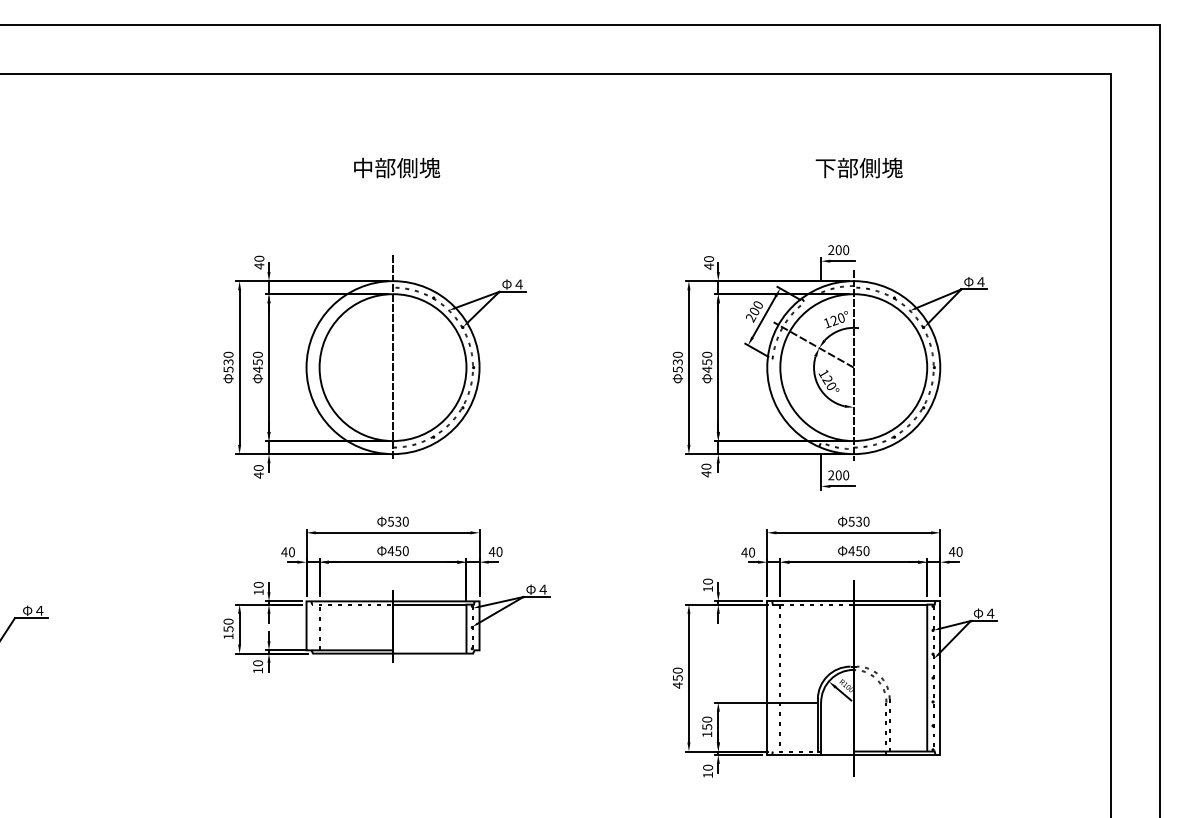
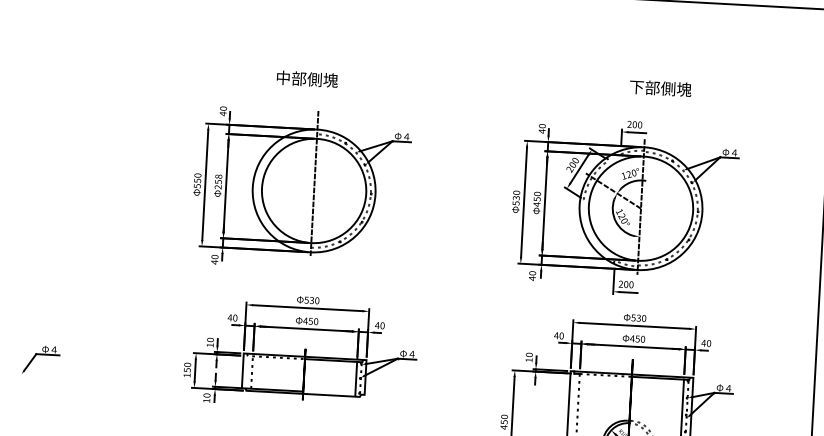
text: (397, 167) -> (307, 78), moved
text: (858, 167) -> (660, 87), moved
text: (226, 361) -> (196, 180), 530 -> 550
text: (257, 361) -> (218, 181), 450 -> 258

